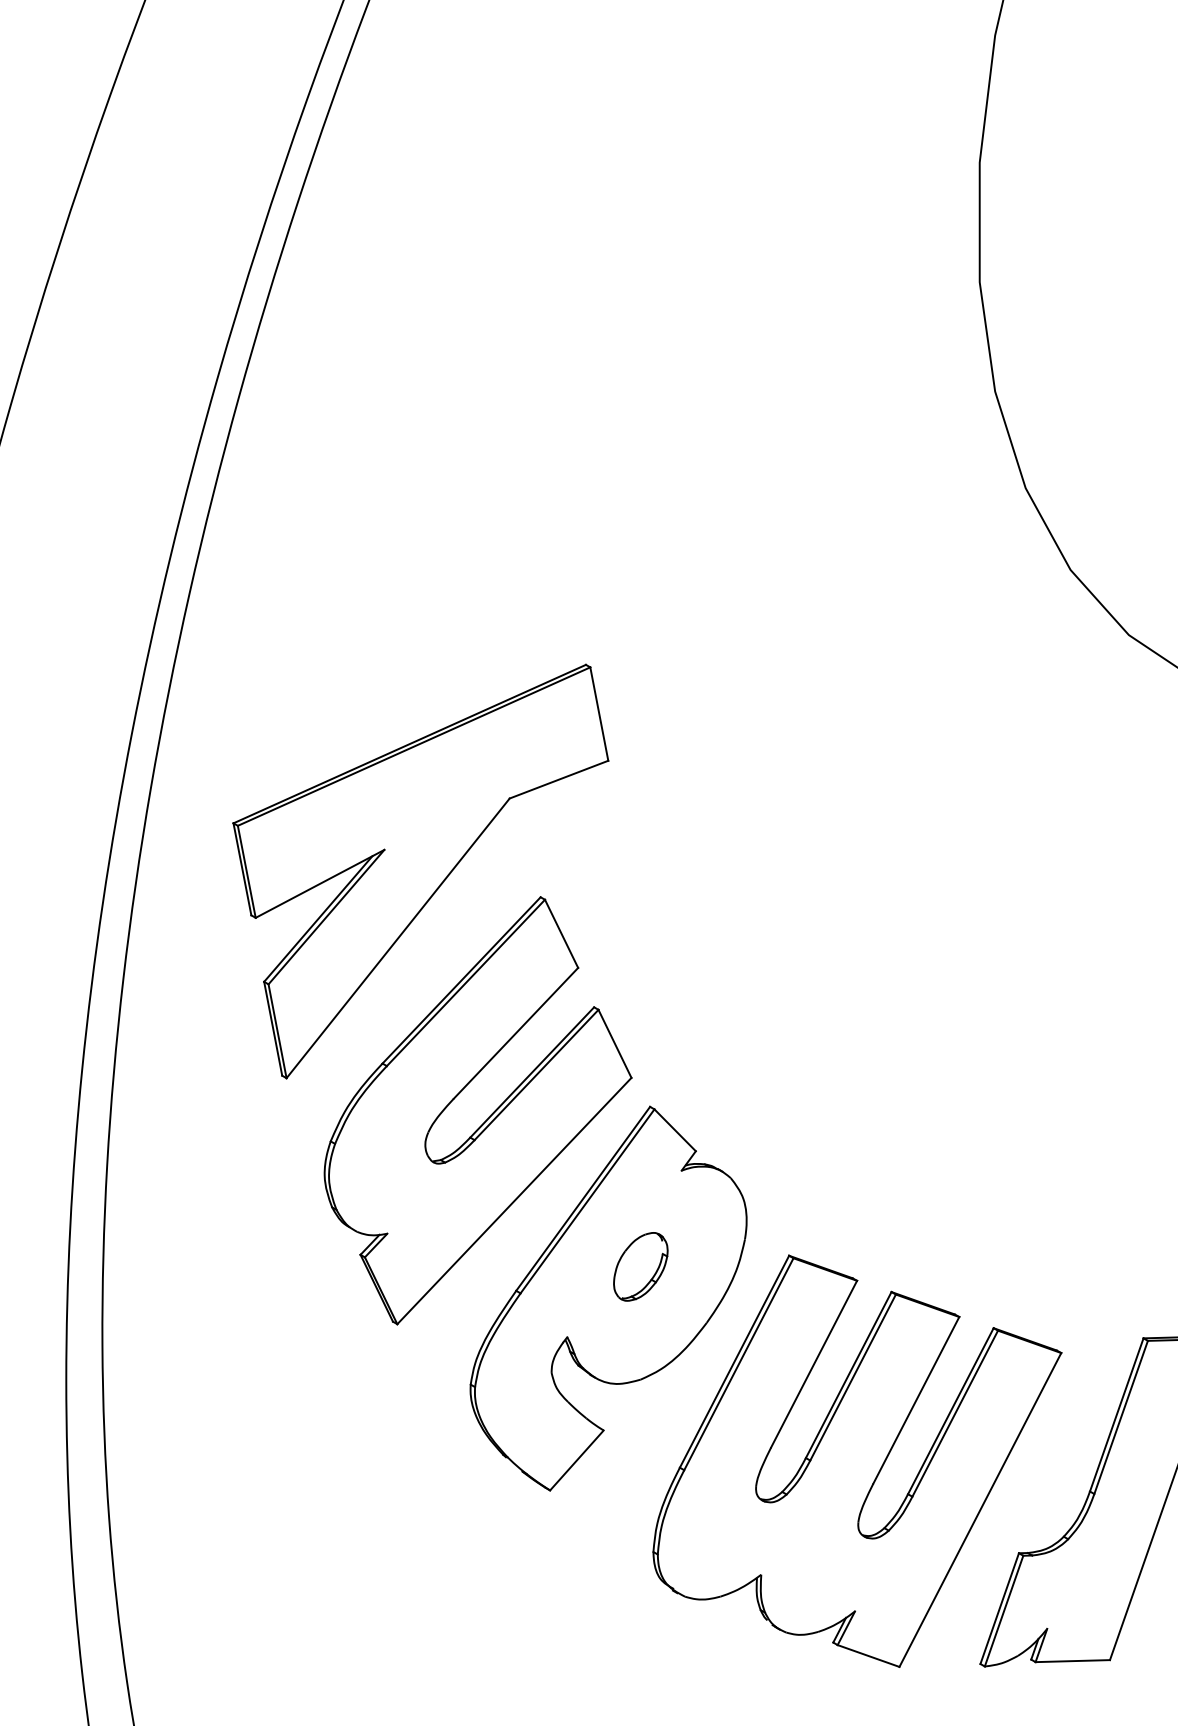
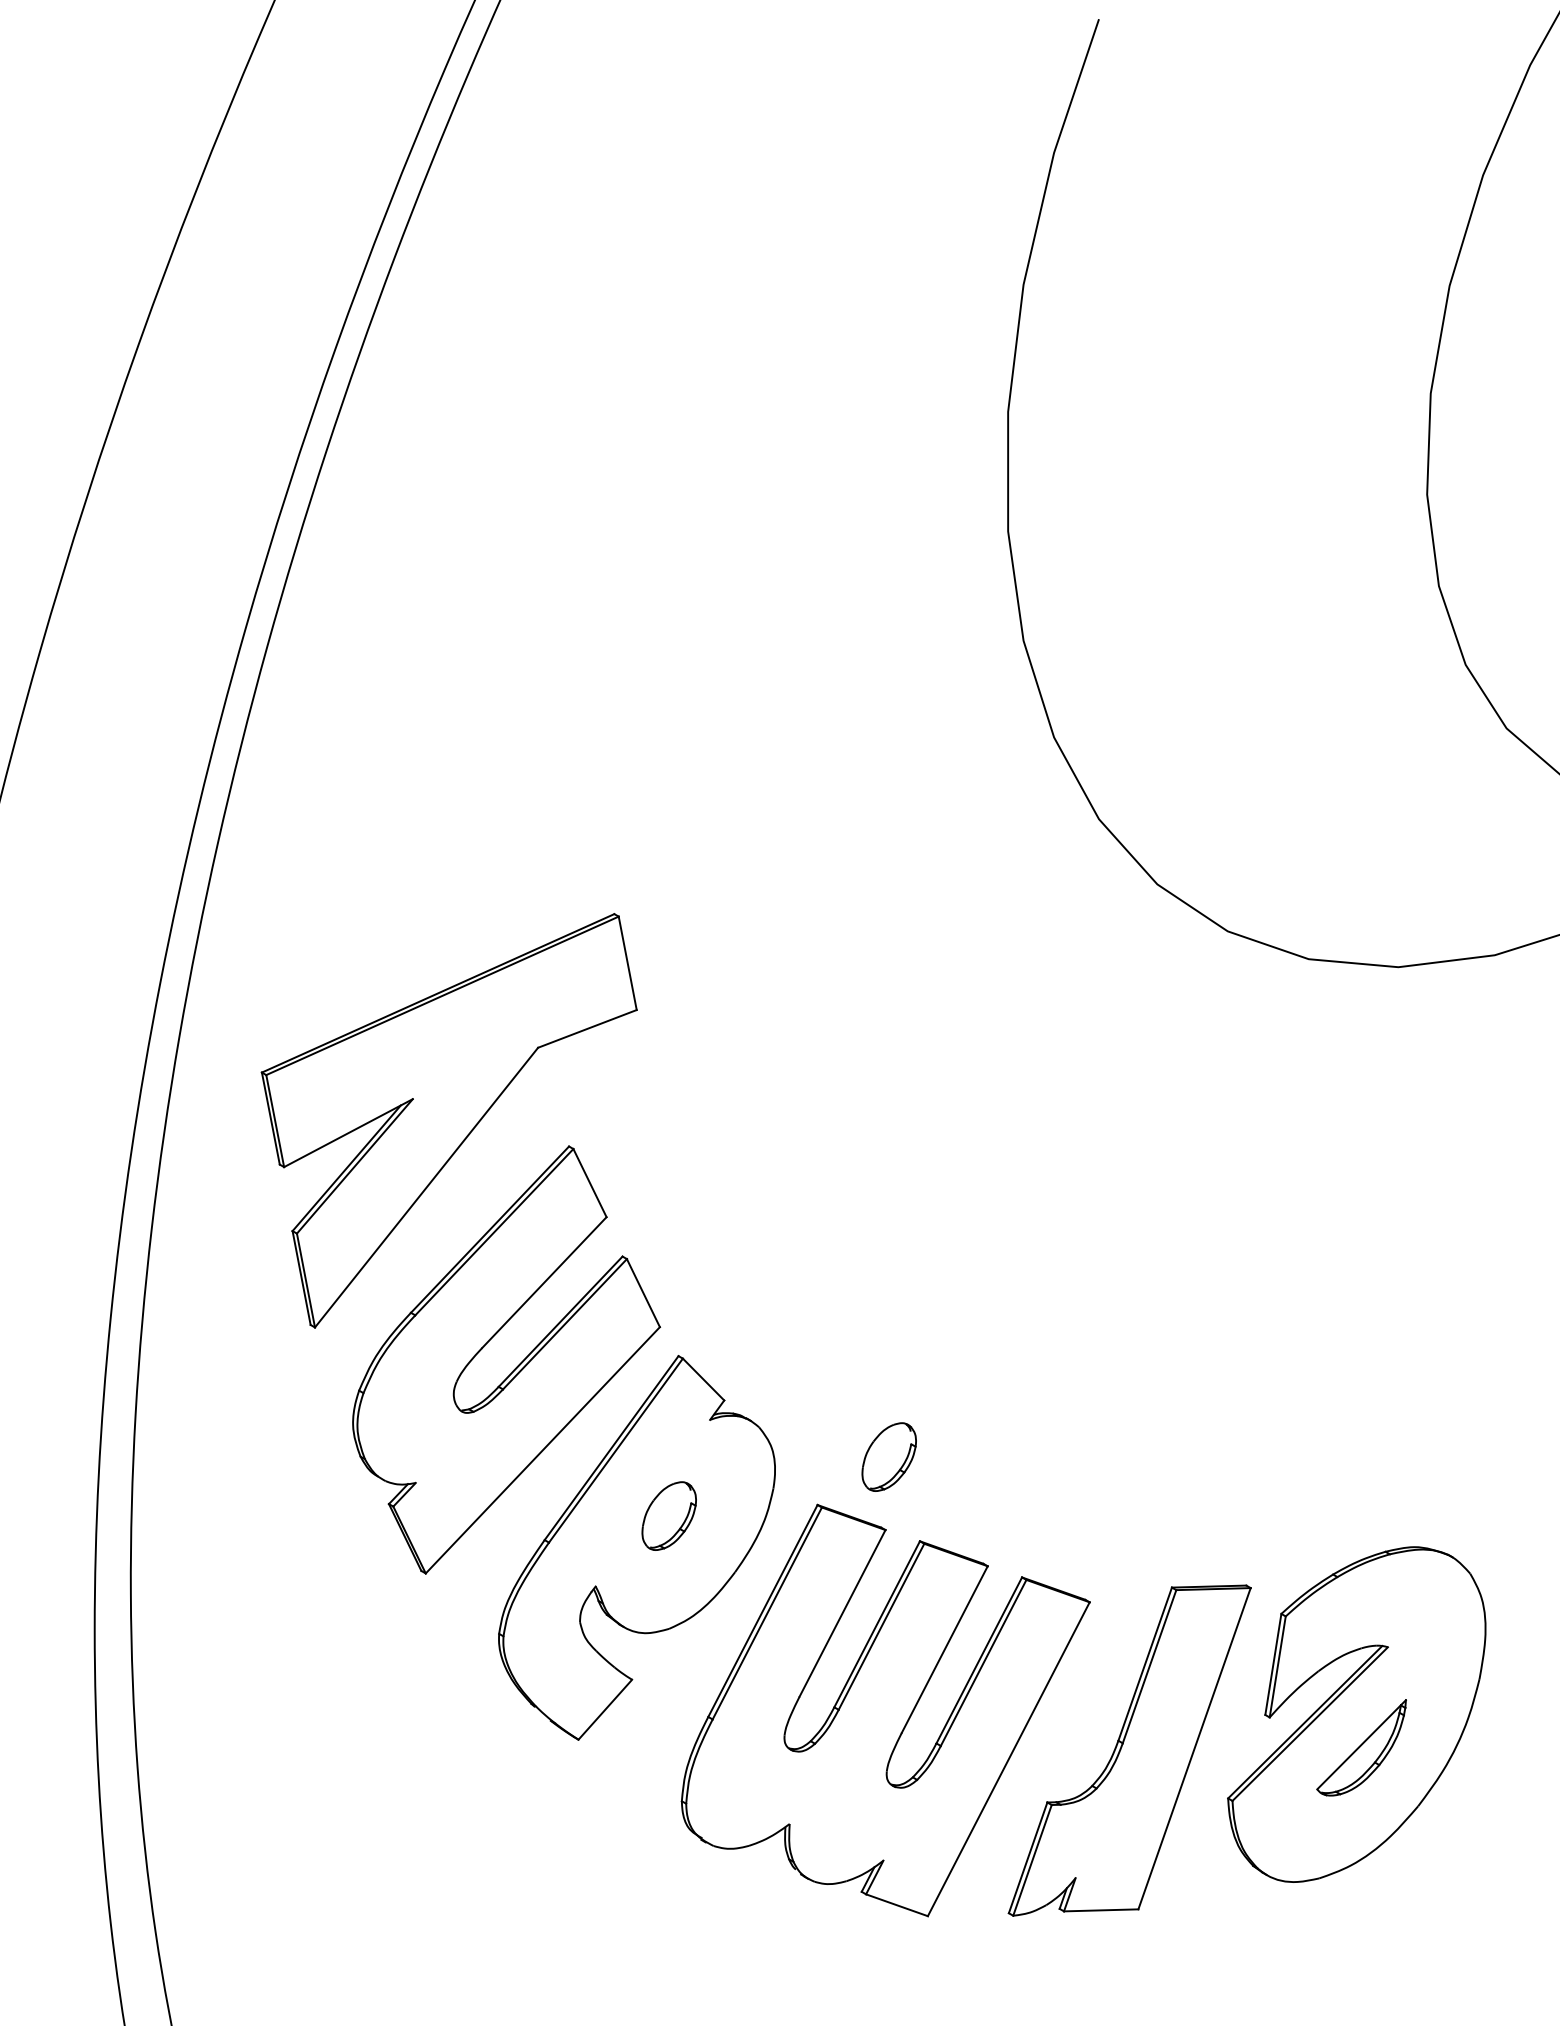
part: (860, 1207) -> (888, 1456), added

